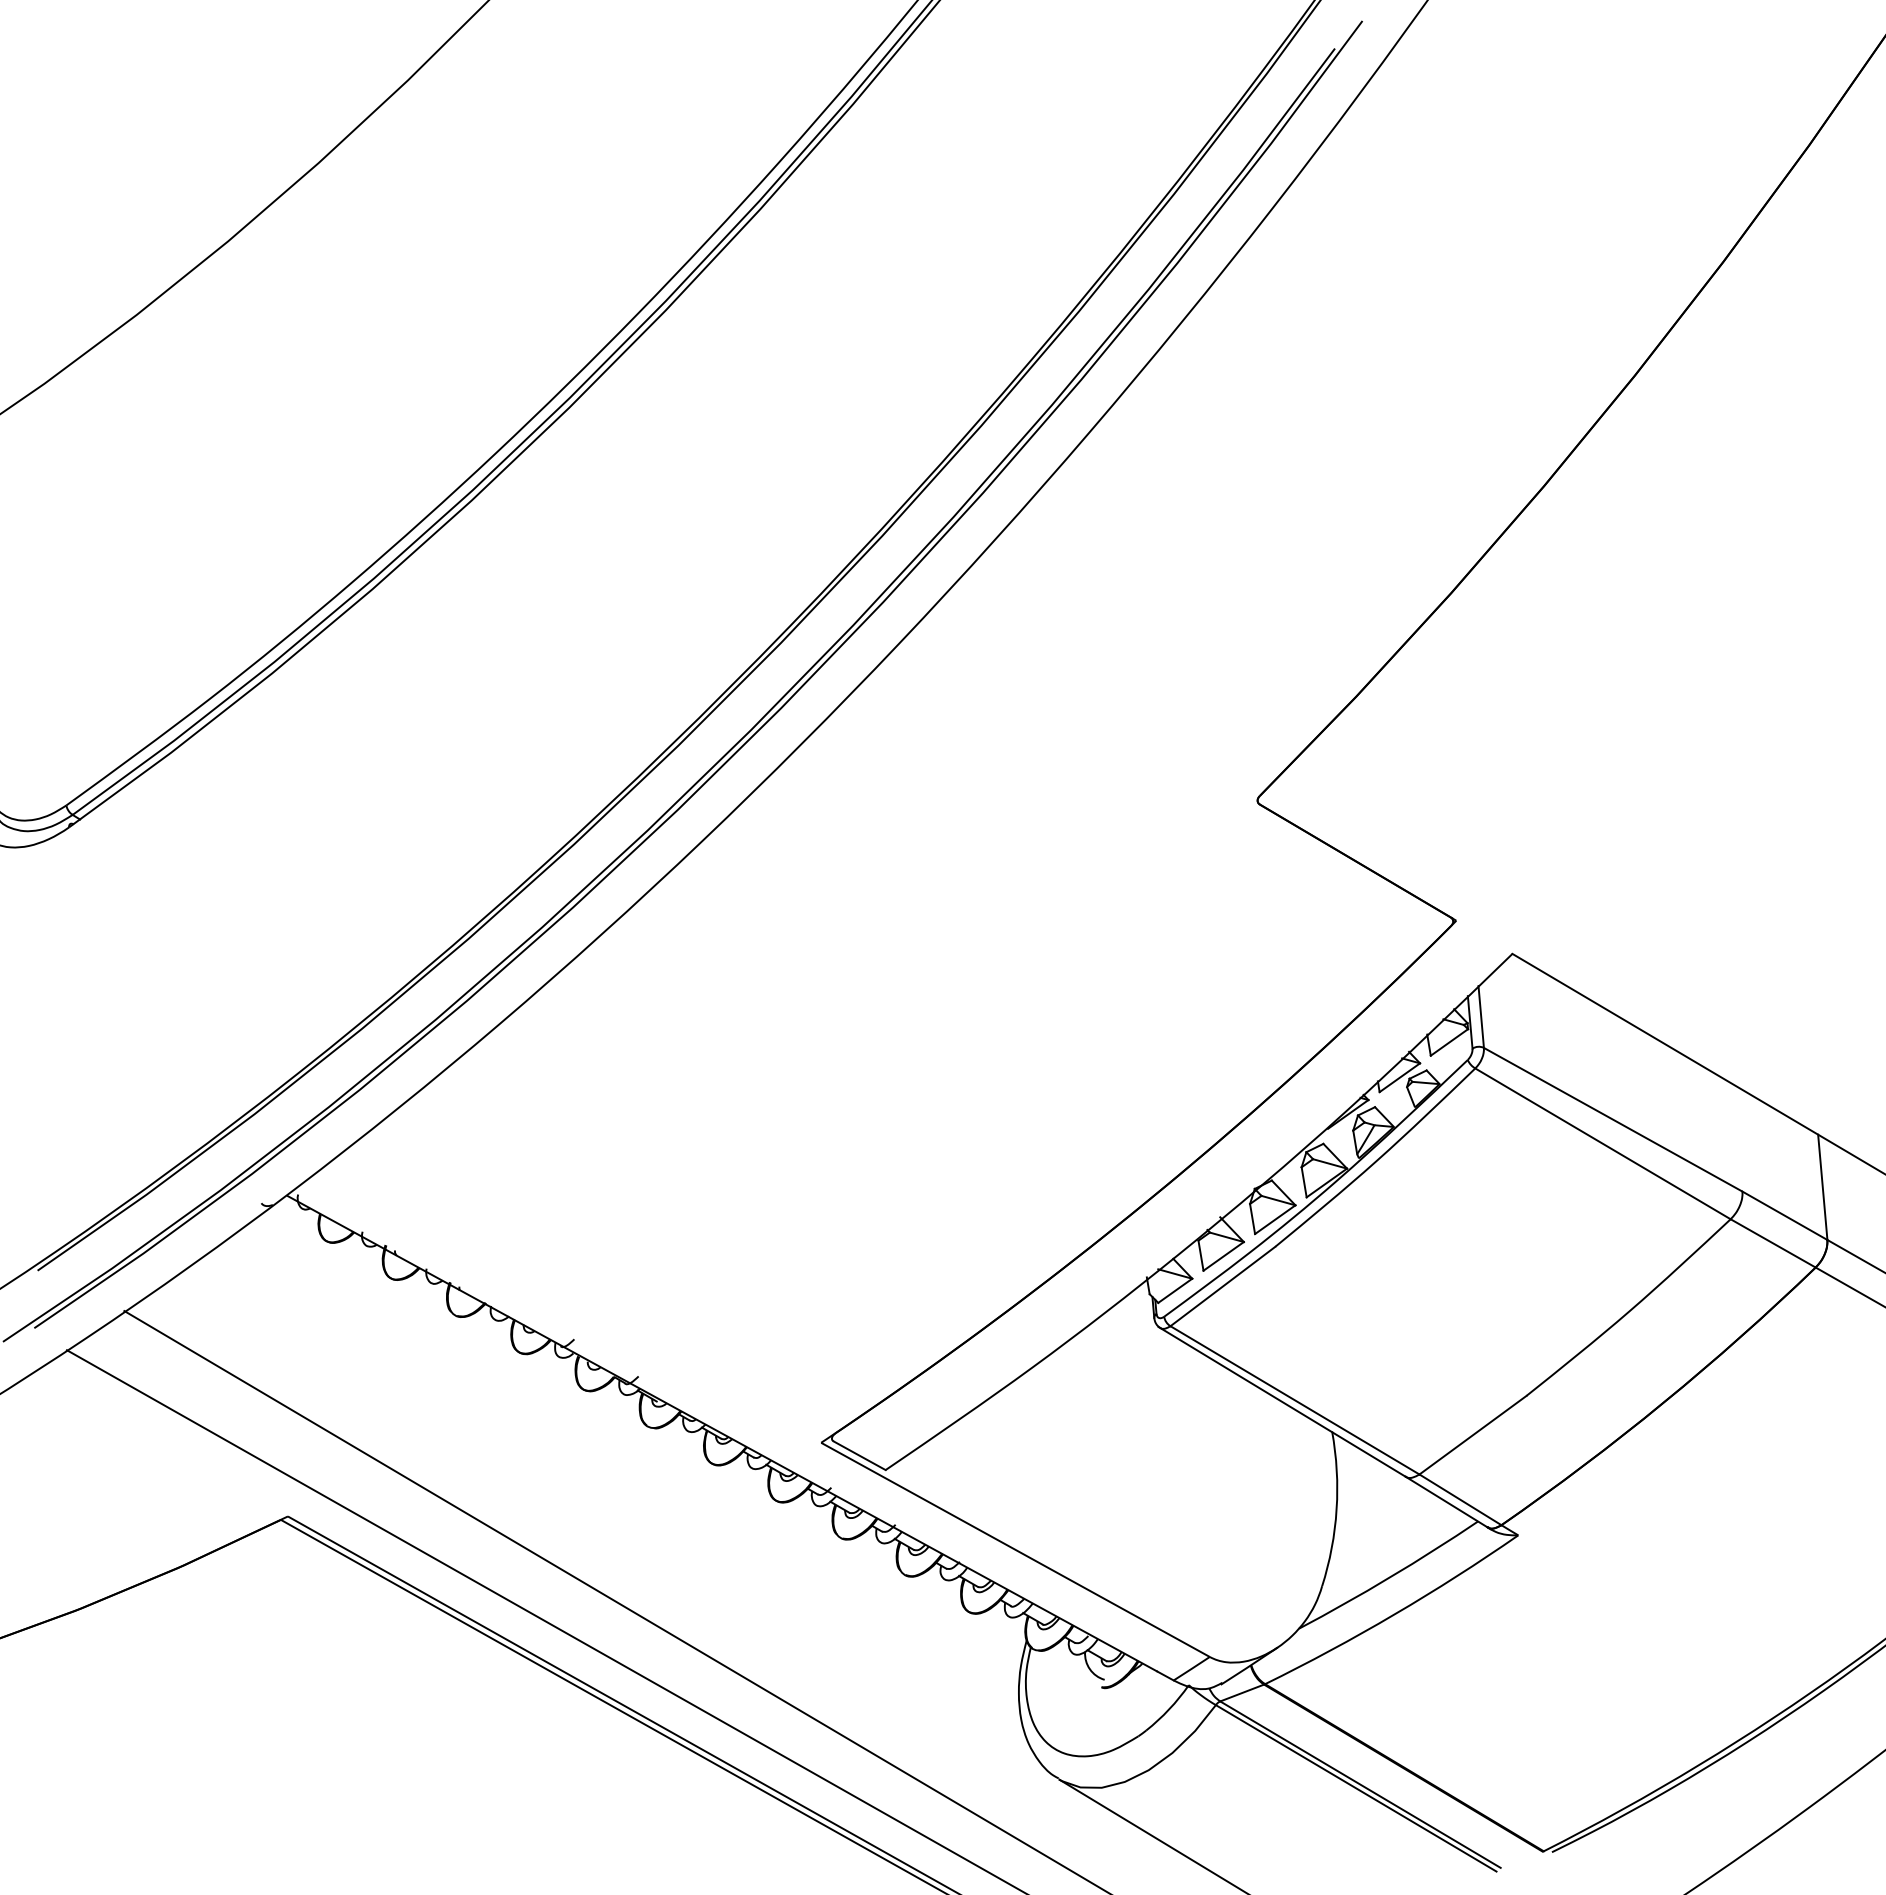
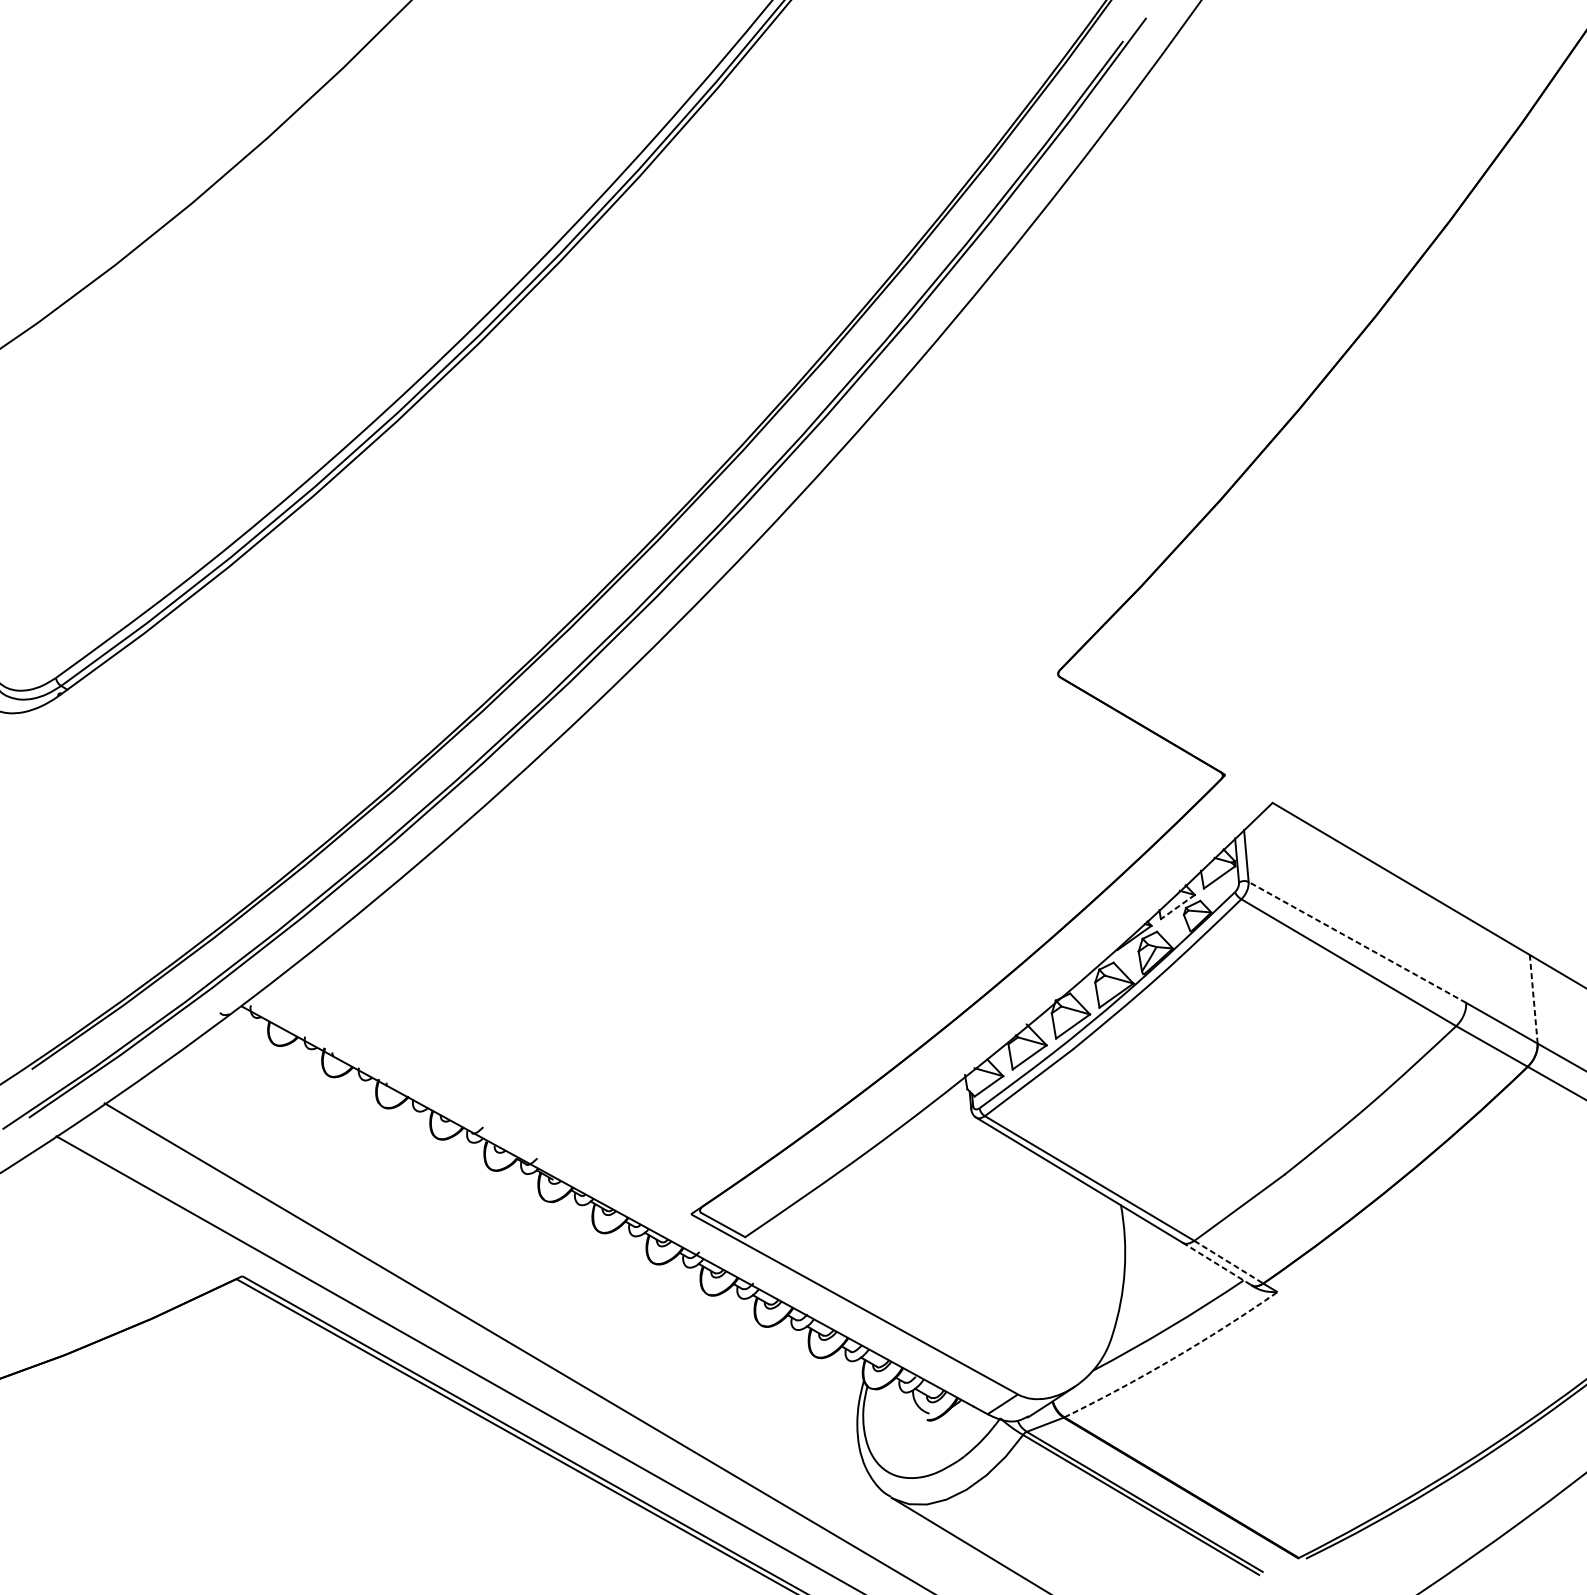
line: (1399, 1077) -> (1177, 906), solid -> dashed
line: (1612, 1119) -> (1356, 942), solid -> dashed
line: (1822, 1187) -> (1533, 999), solid -> dashed
line: (1460, 1500) -> (1228, 1262), solid -> dashed
line: (1446, 1502) -> (1217, 1264), solid -> dashed
arc: (1394, 1614) -> (1173, 1358), solid -> dashed

